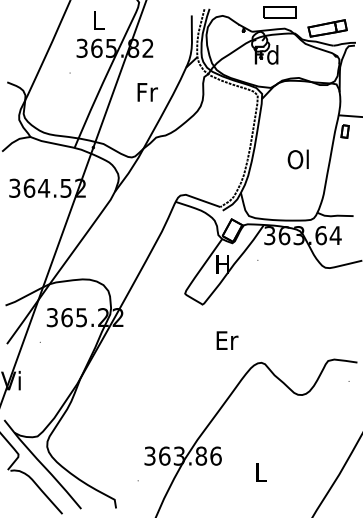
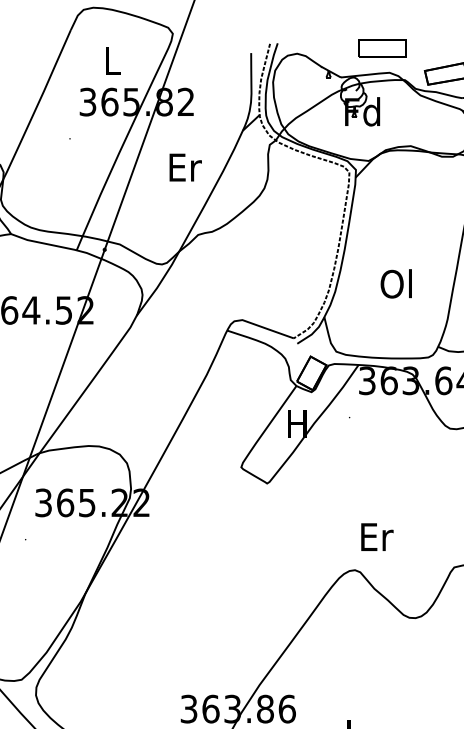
text: (147, 92) -> (185, 167), Fr -> Er
text: (297, 159) -> (395, 283), moved
text: (227, 340) -> (377, 536), moved

